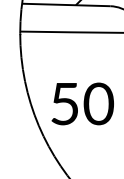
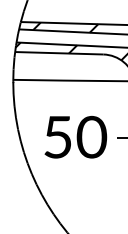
text: (82, 104) -> (75, 137), moved

